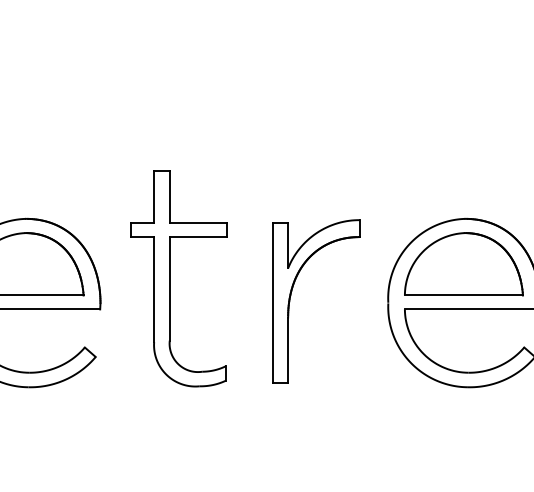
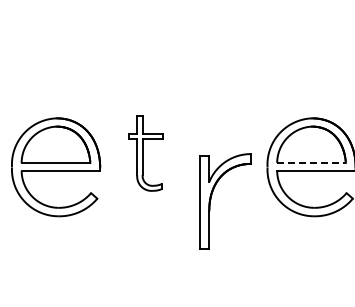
part: (178, 279) -> (145, 153), size x0.6
line: (465, 294) -> (312, 162), solid -> dashed
part: (291, 298) -> (211, 199), moved

